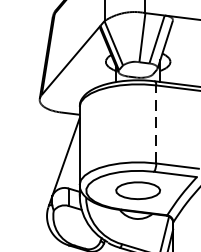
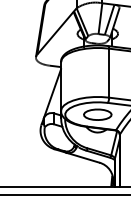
line: (156, 123) -> (109, 72), dashed -> solid

